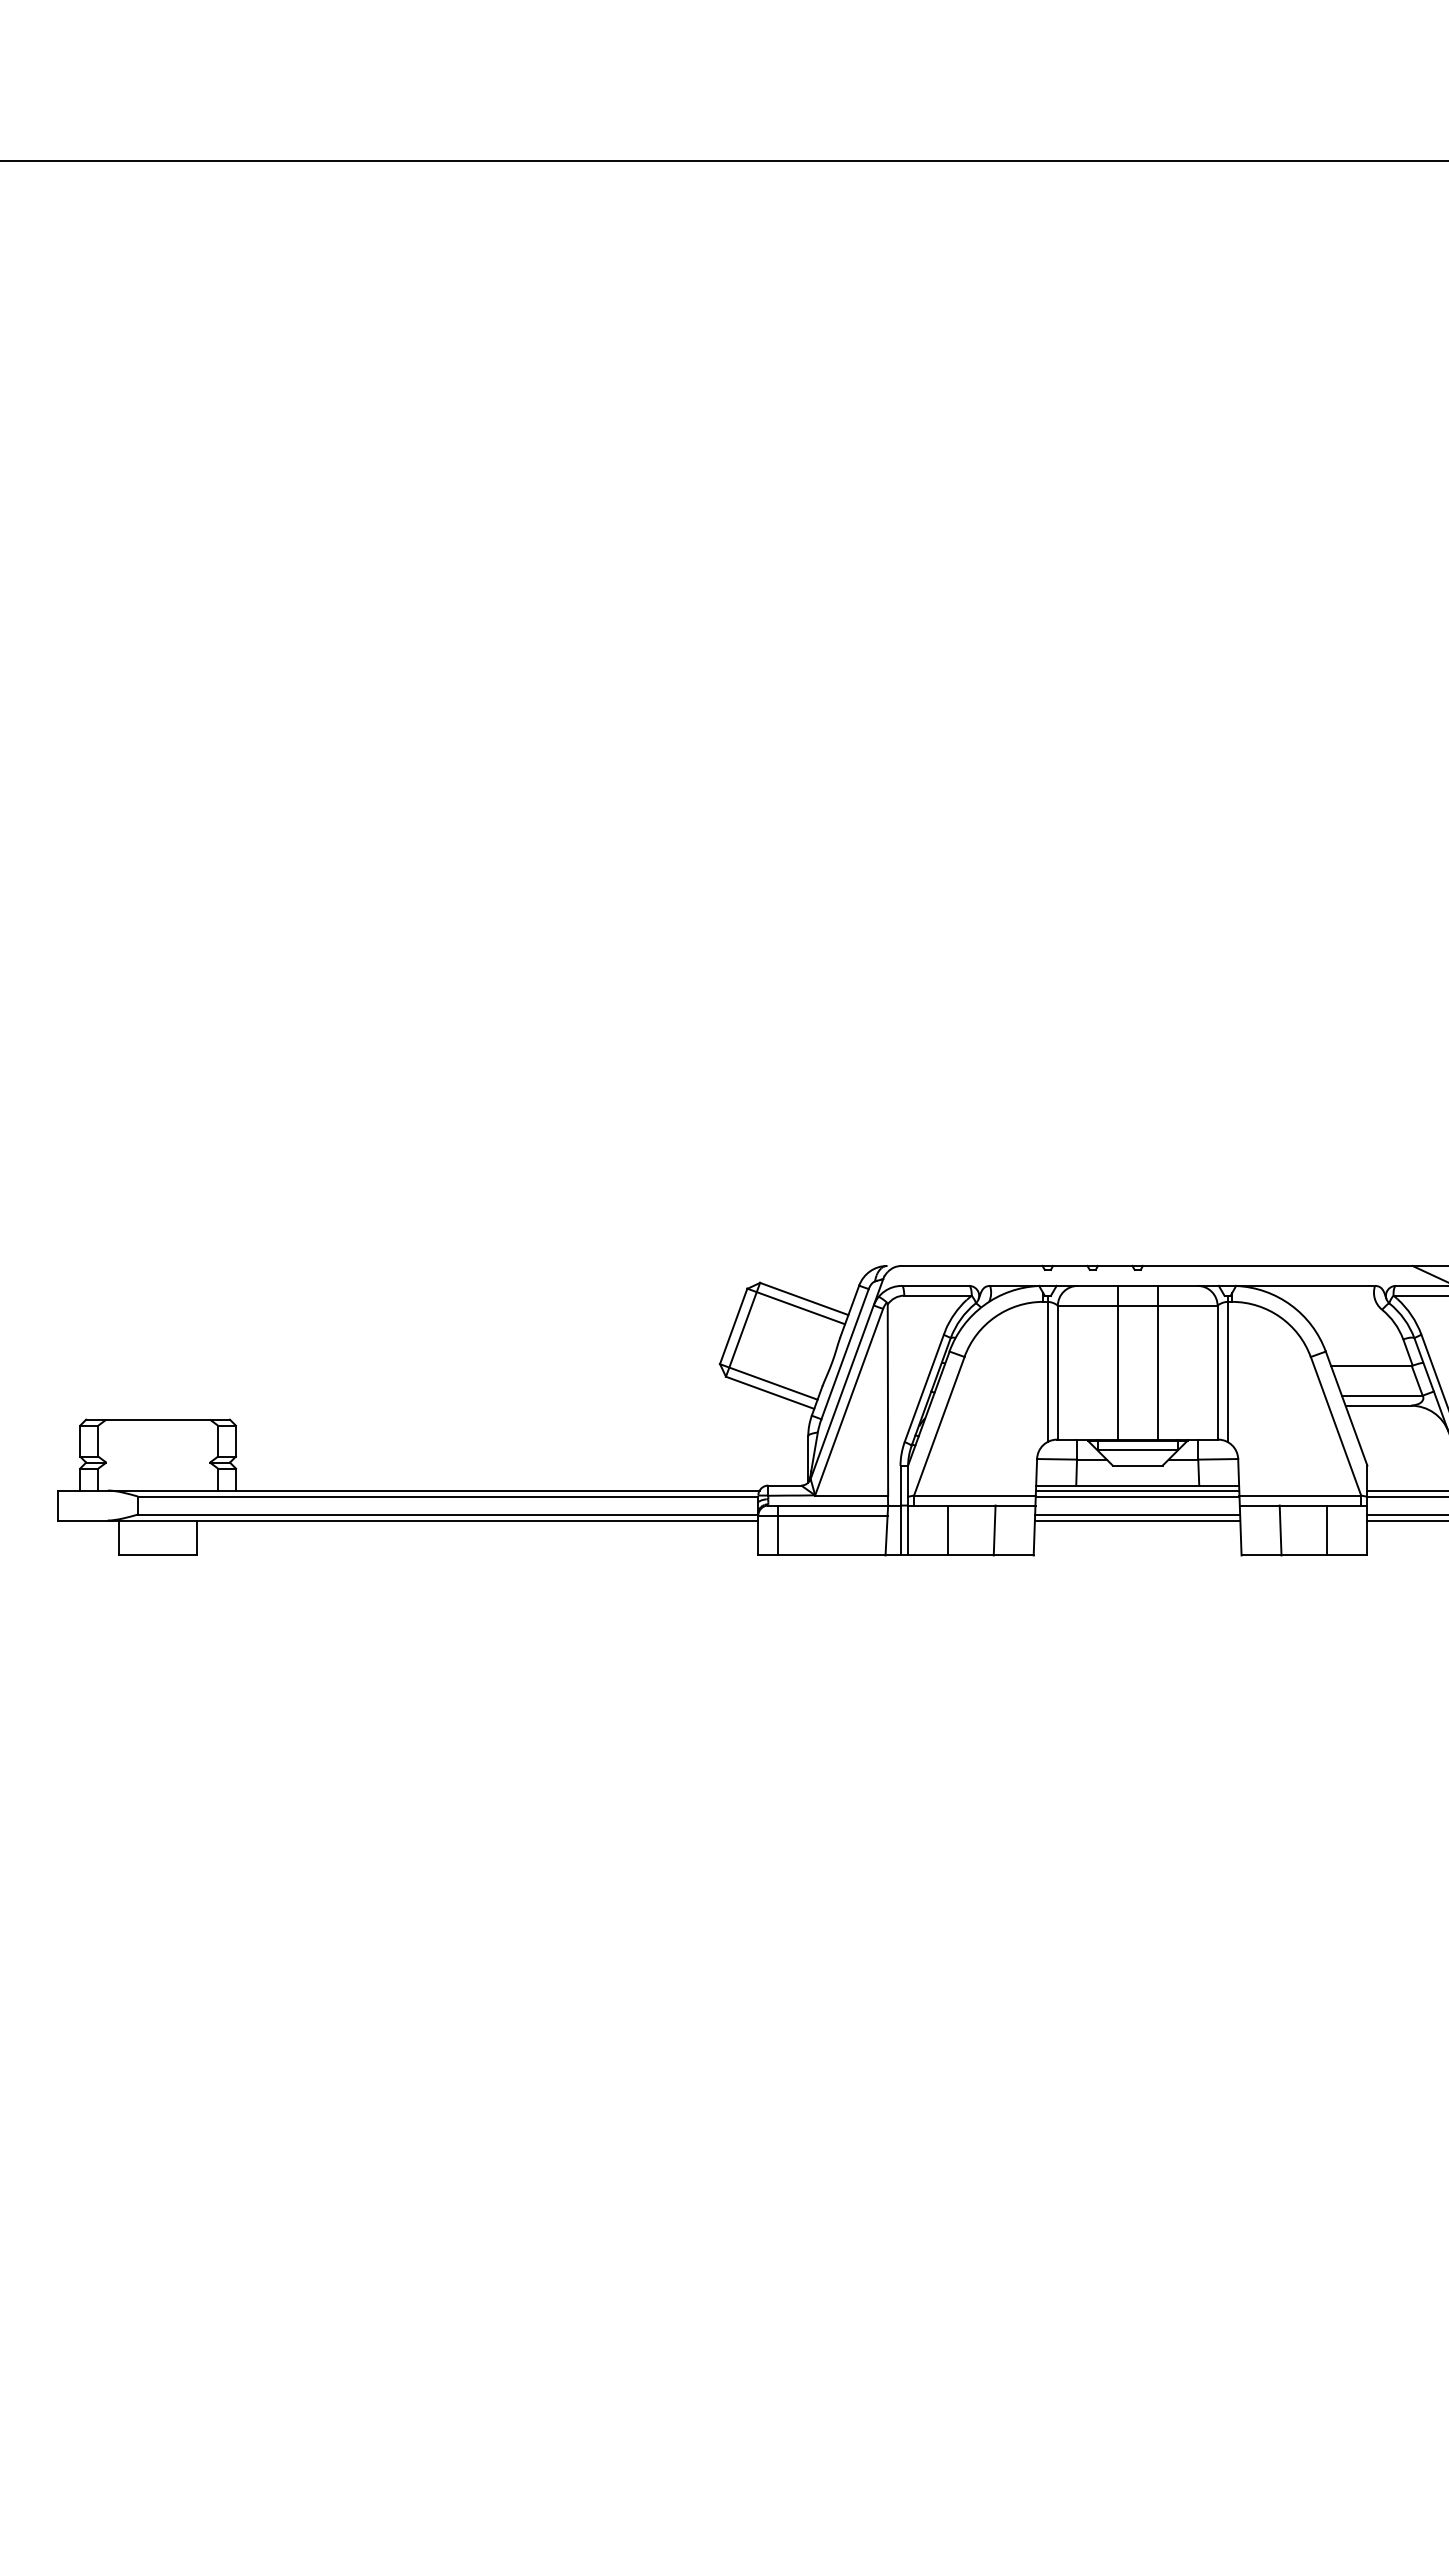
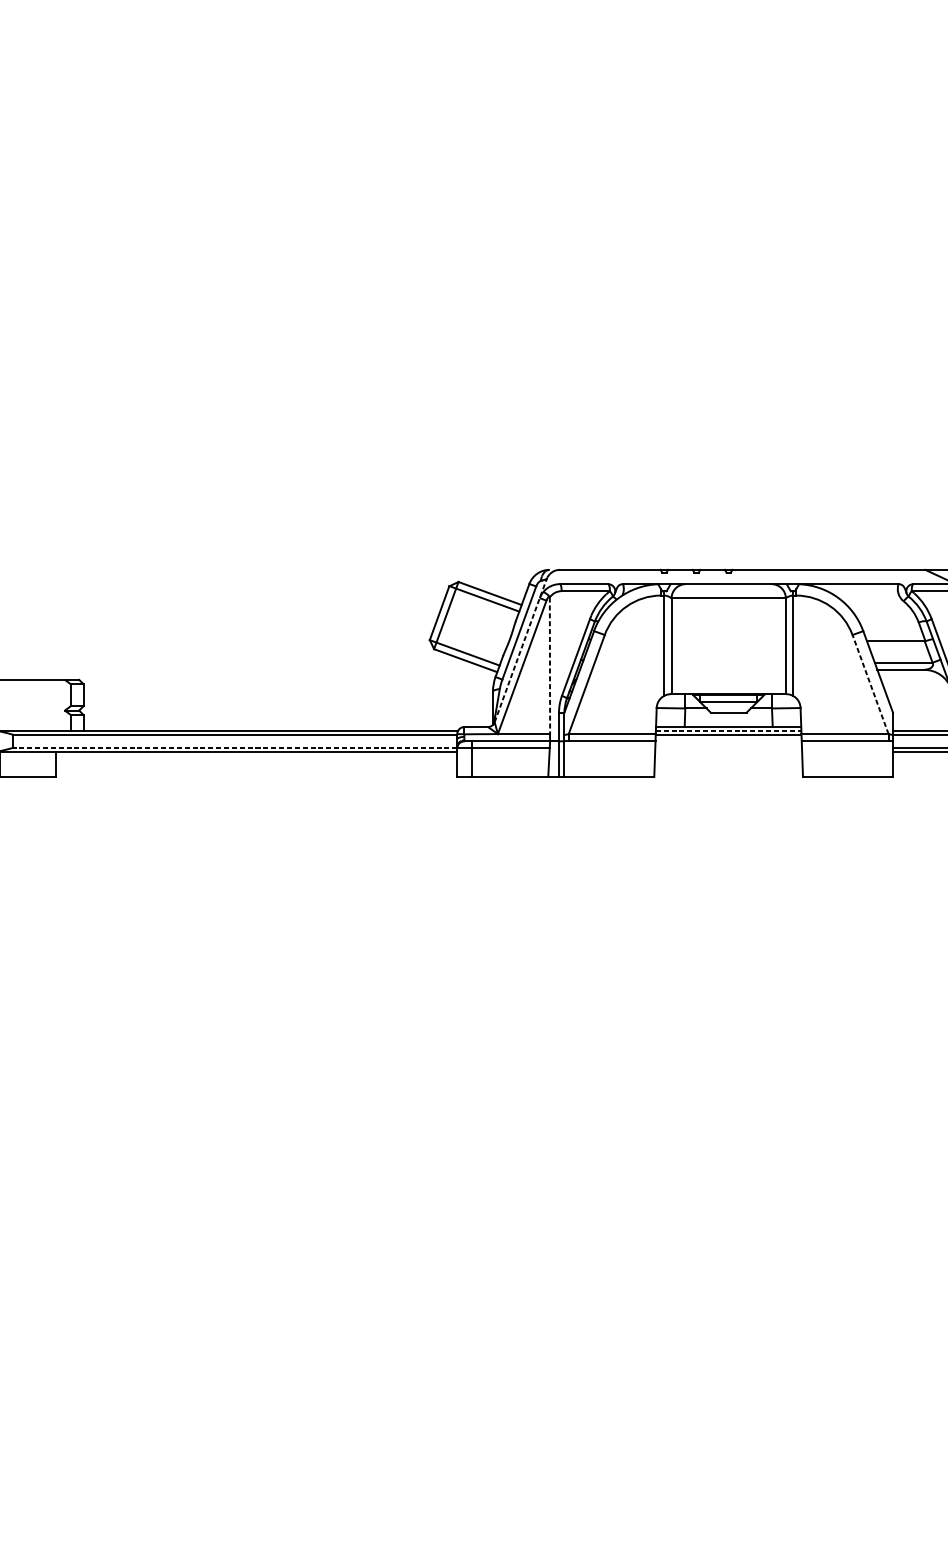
line: (1117, 1362) -> (714, 638), removed
line: (1157, 1362) -> (742, 638), removed
line: (847, 1377) -> (521, 649), solid -> dashed
line: (887, 1400) -> (549, 666), solid -> dashed
line: (1336, 1426) -> (870, 684), solid -> dashed
line: (1137, 1490) -> (728, 730), solid -> dashed
line: (447, 1514) -> (234, 747), solid -> dashed
line: (1137, 1514) -> (728, 747), removed
line: (1137, 1520) -> (728, 752), removed
line: (948, 1530) -> (593, 759), removed
line: (994, 1530) -> (626, 759), removed
line: (1280, 1530) -> (830, 759), removed
line: (1327, 1530) -> (864, 759), removed

